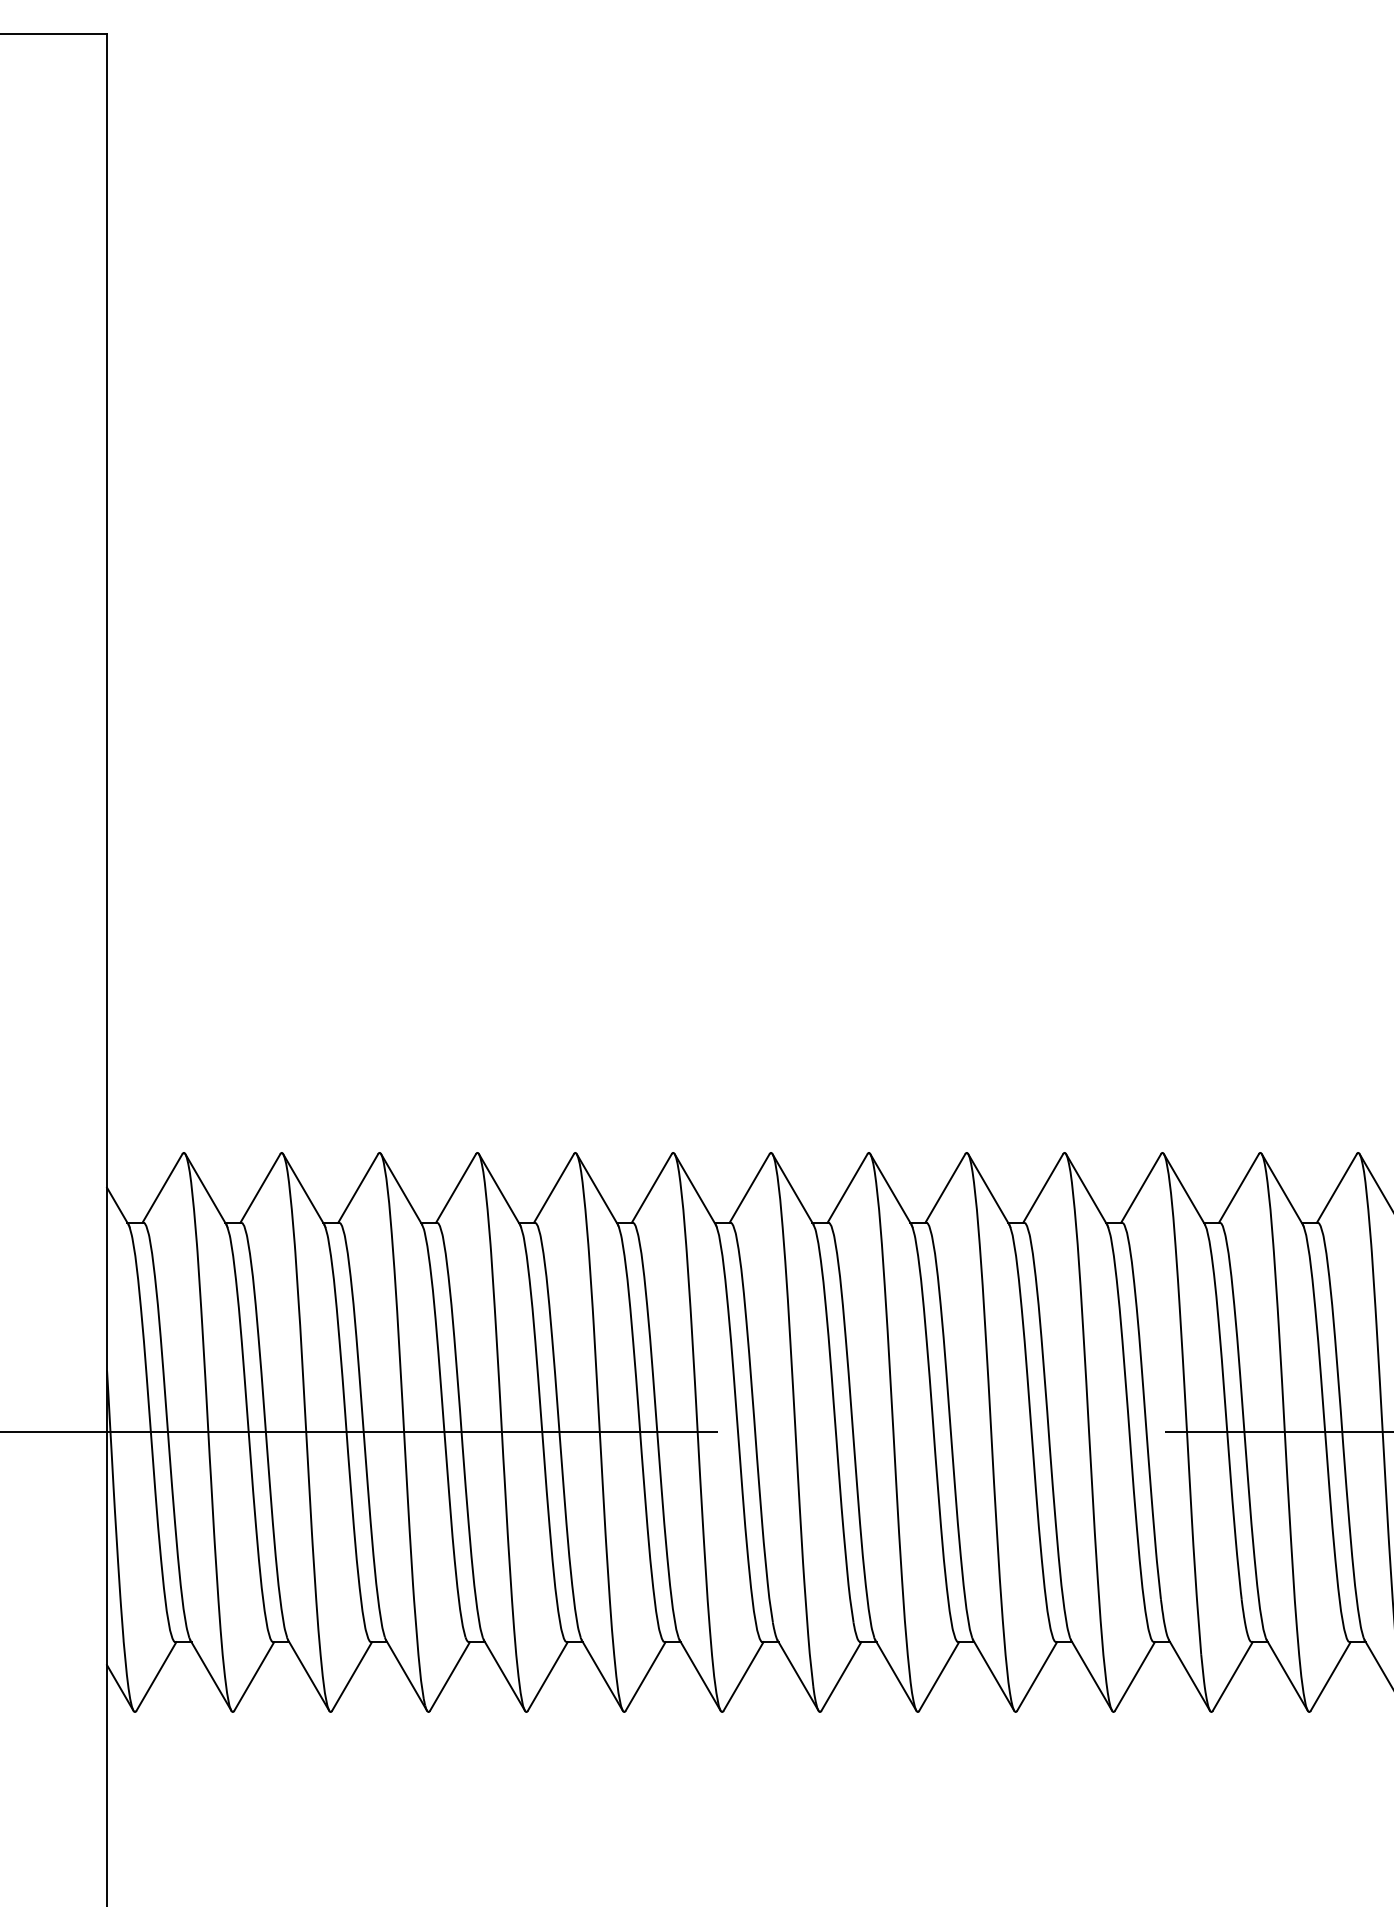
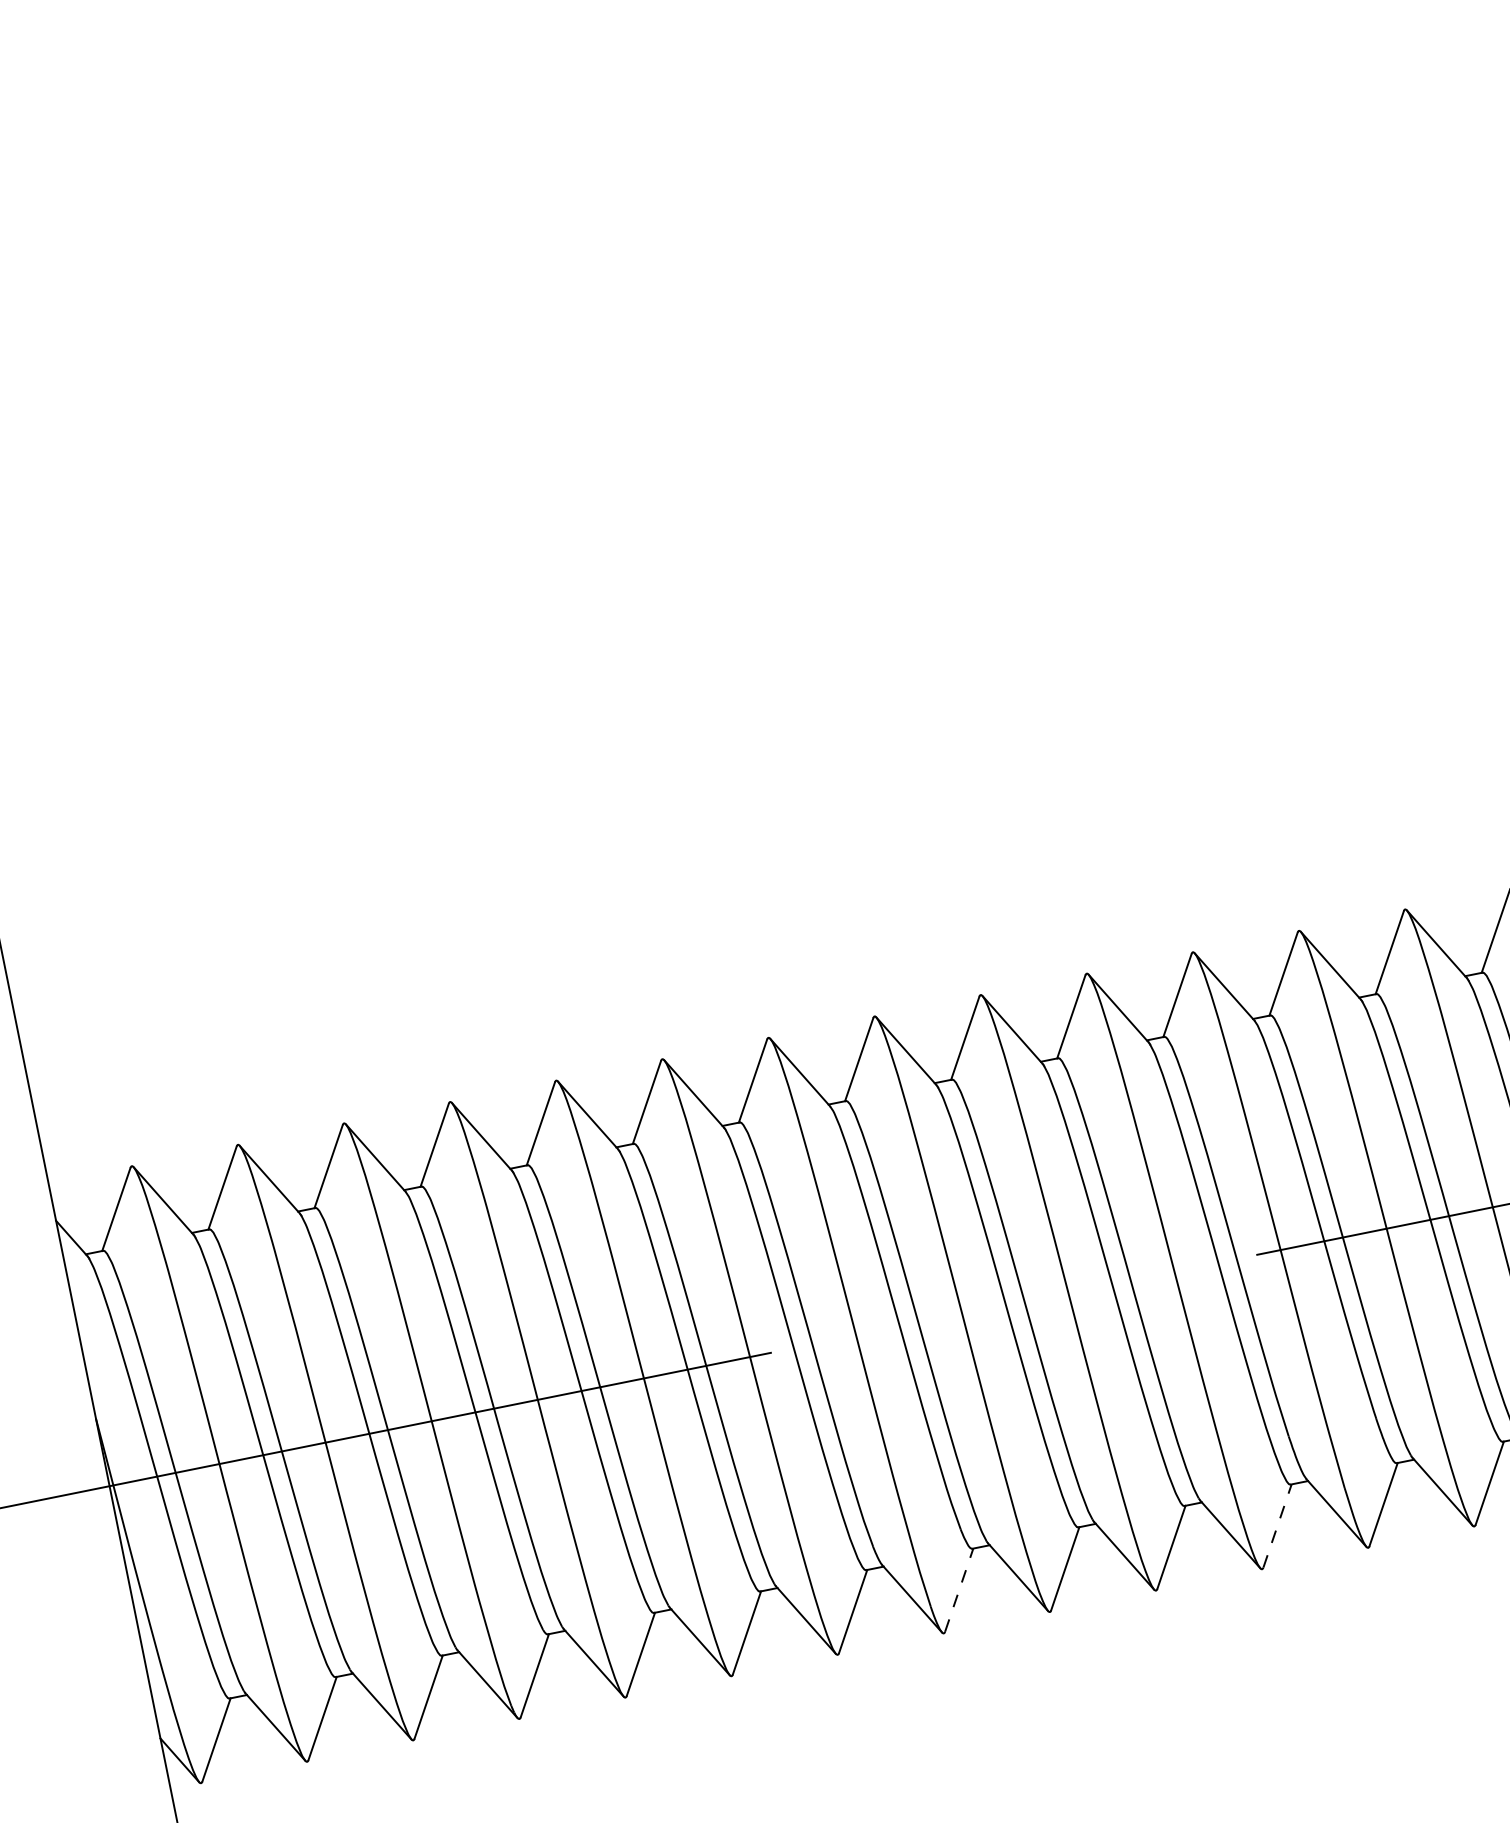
line: (841, 1676) -> (959, 1590), solid -> dashed
line: (1135, 1676) -> (1278, 1525), solid -> dashed

